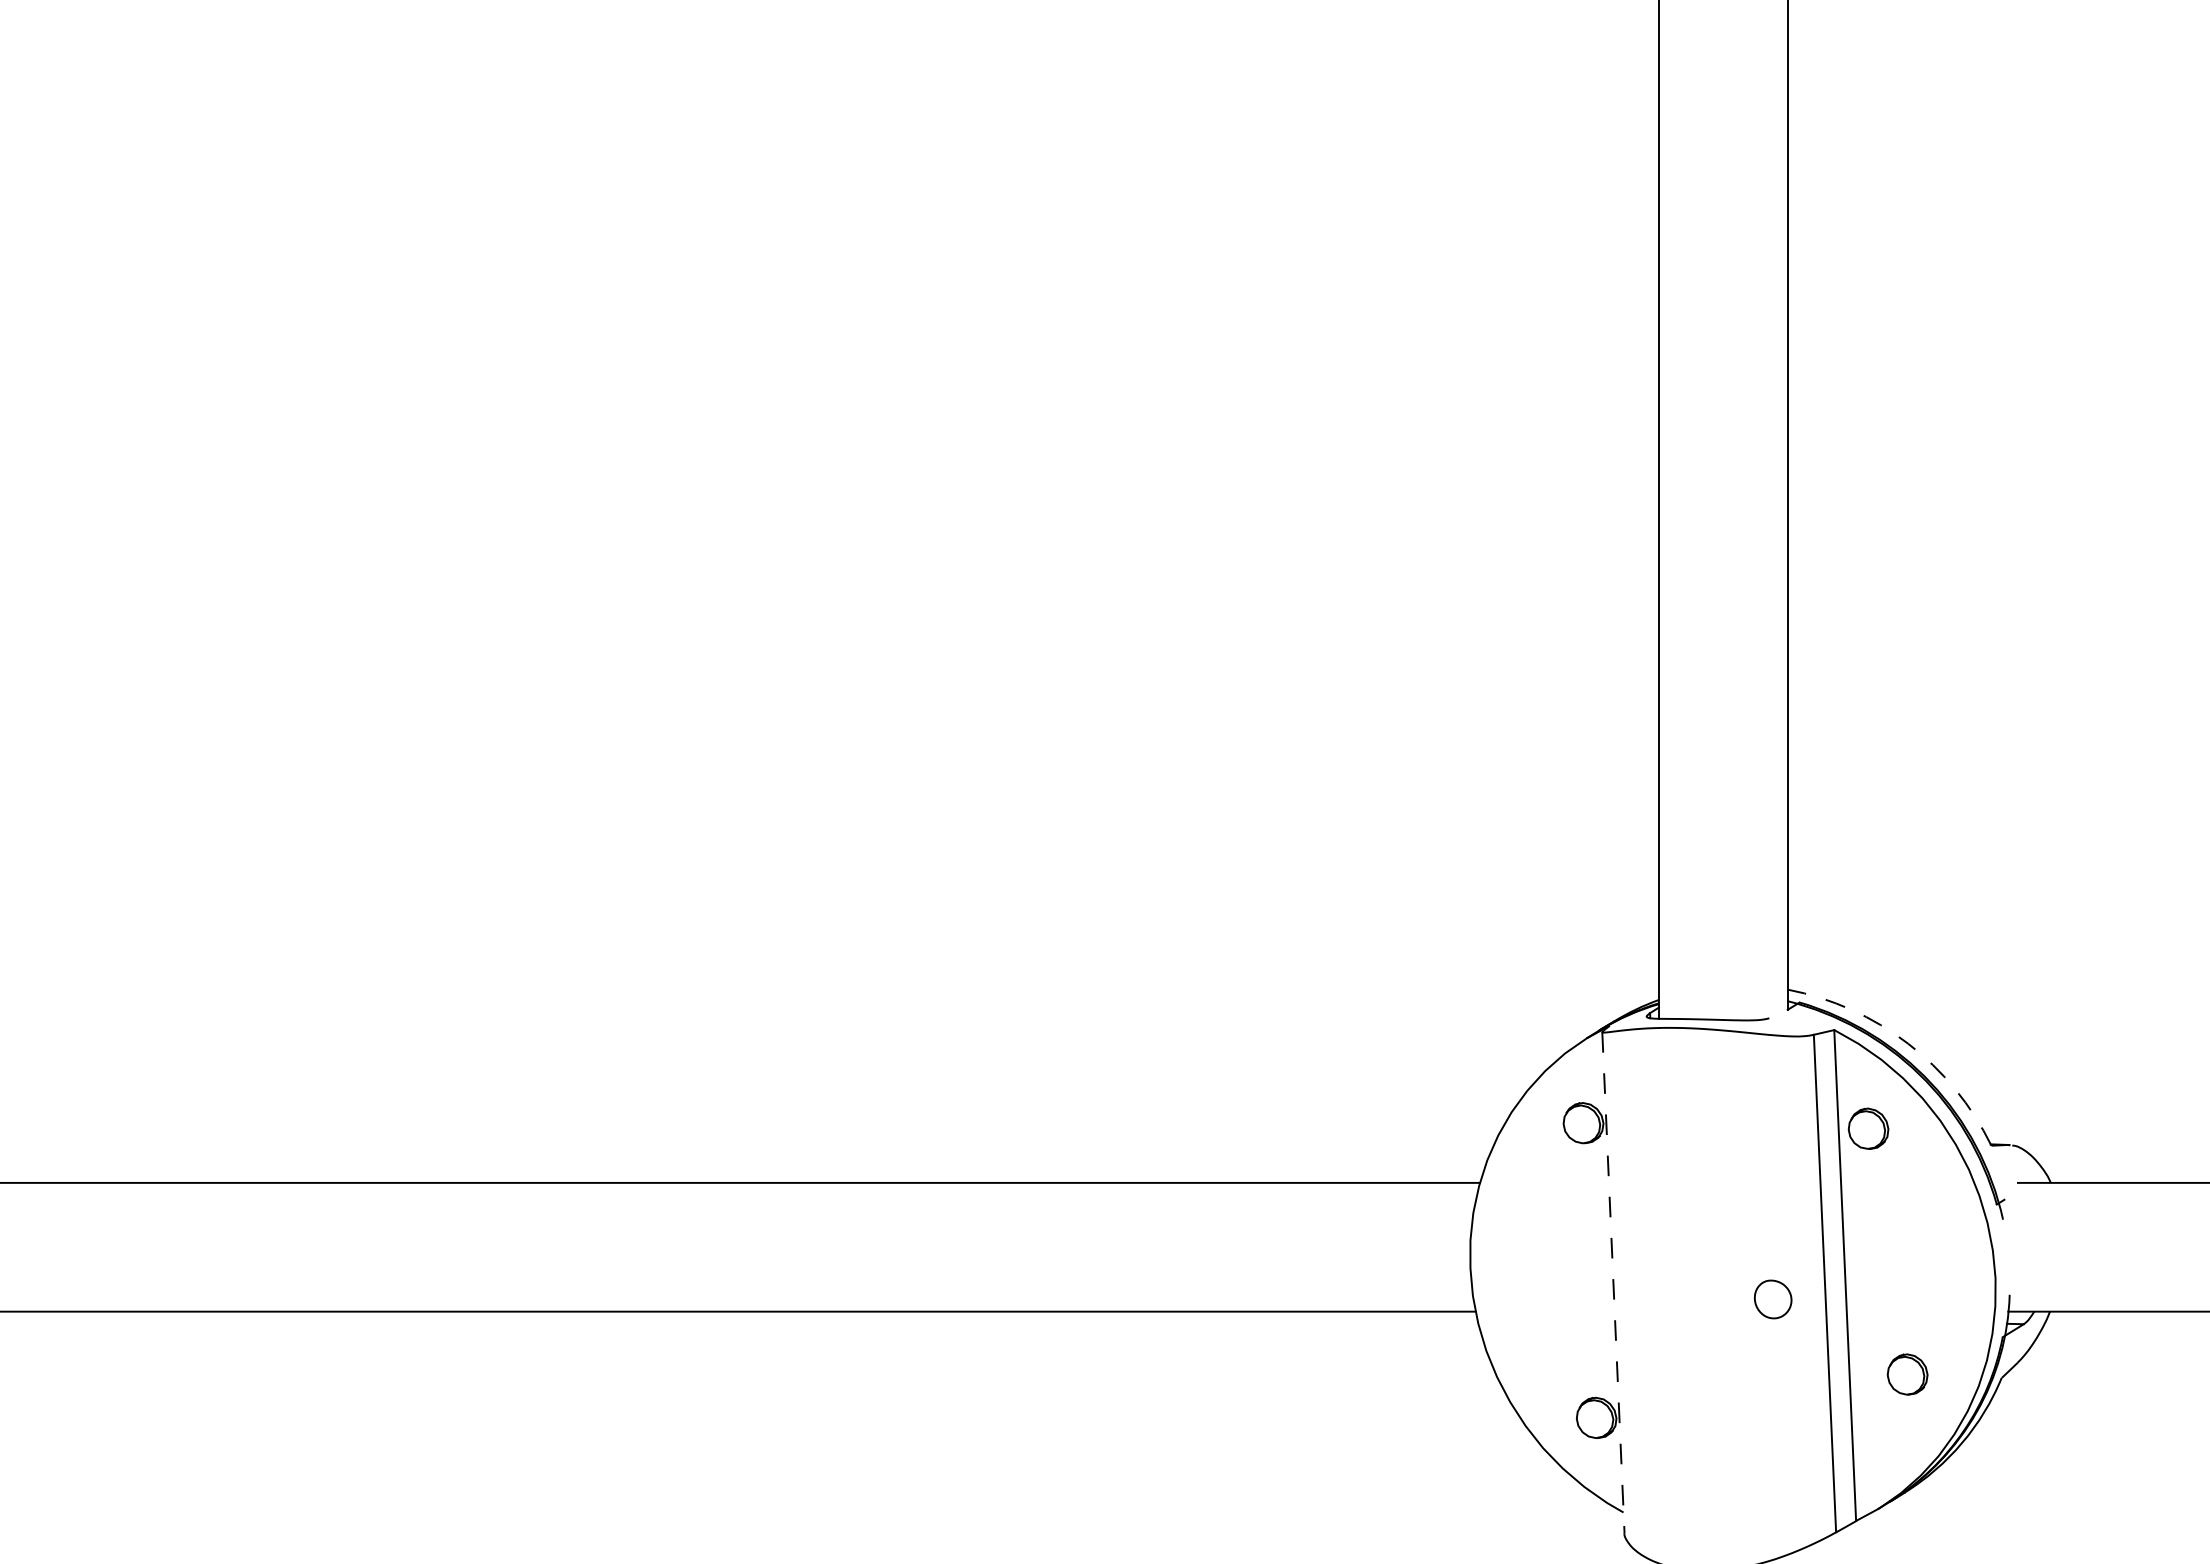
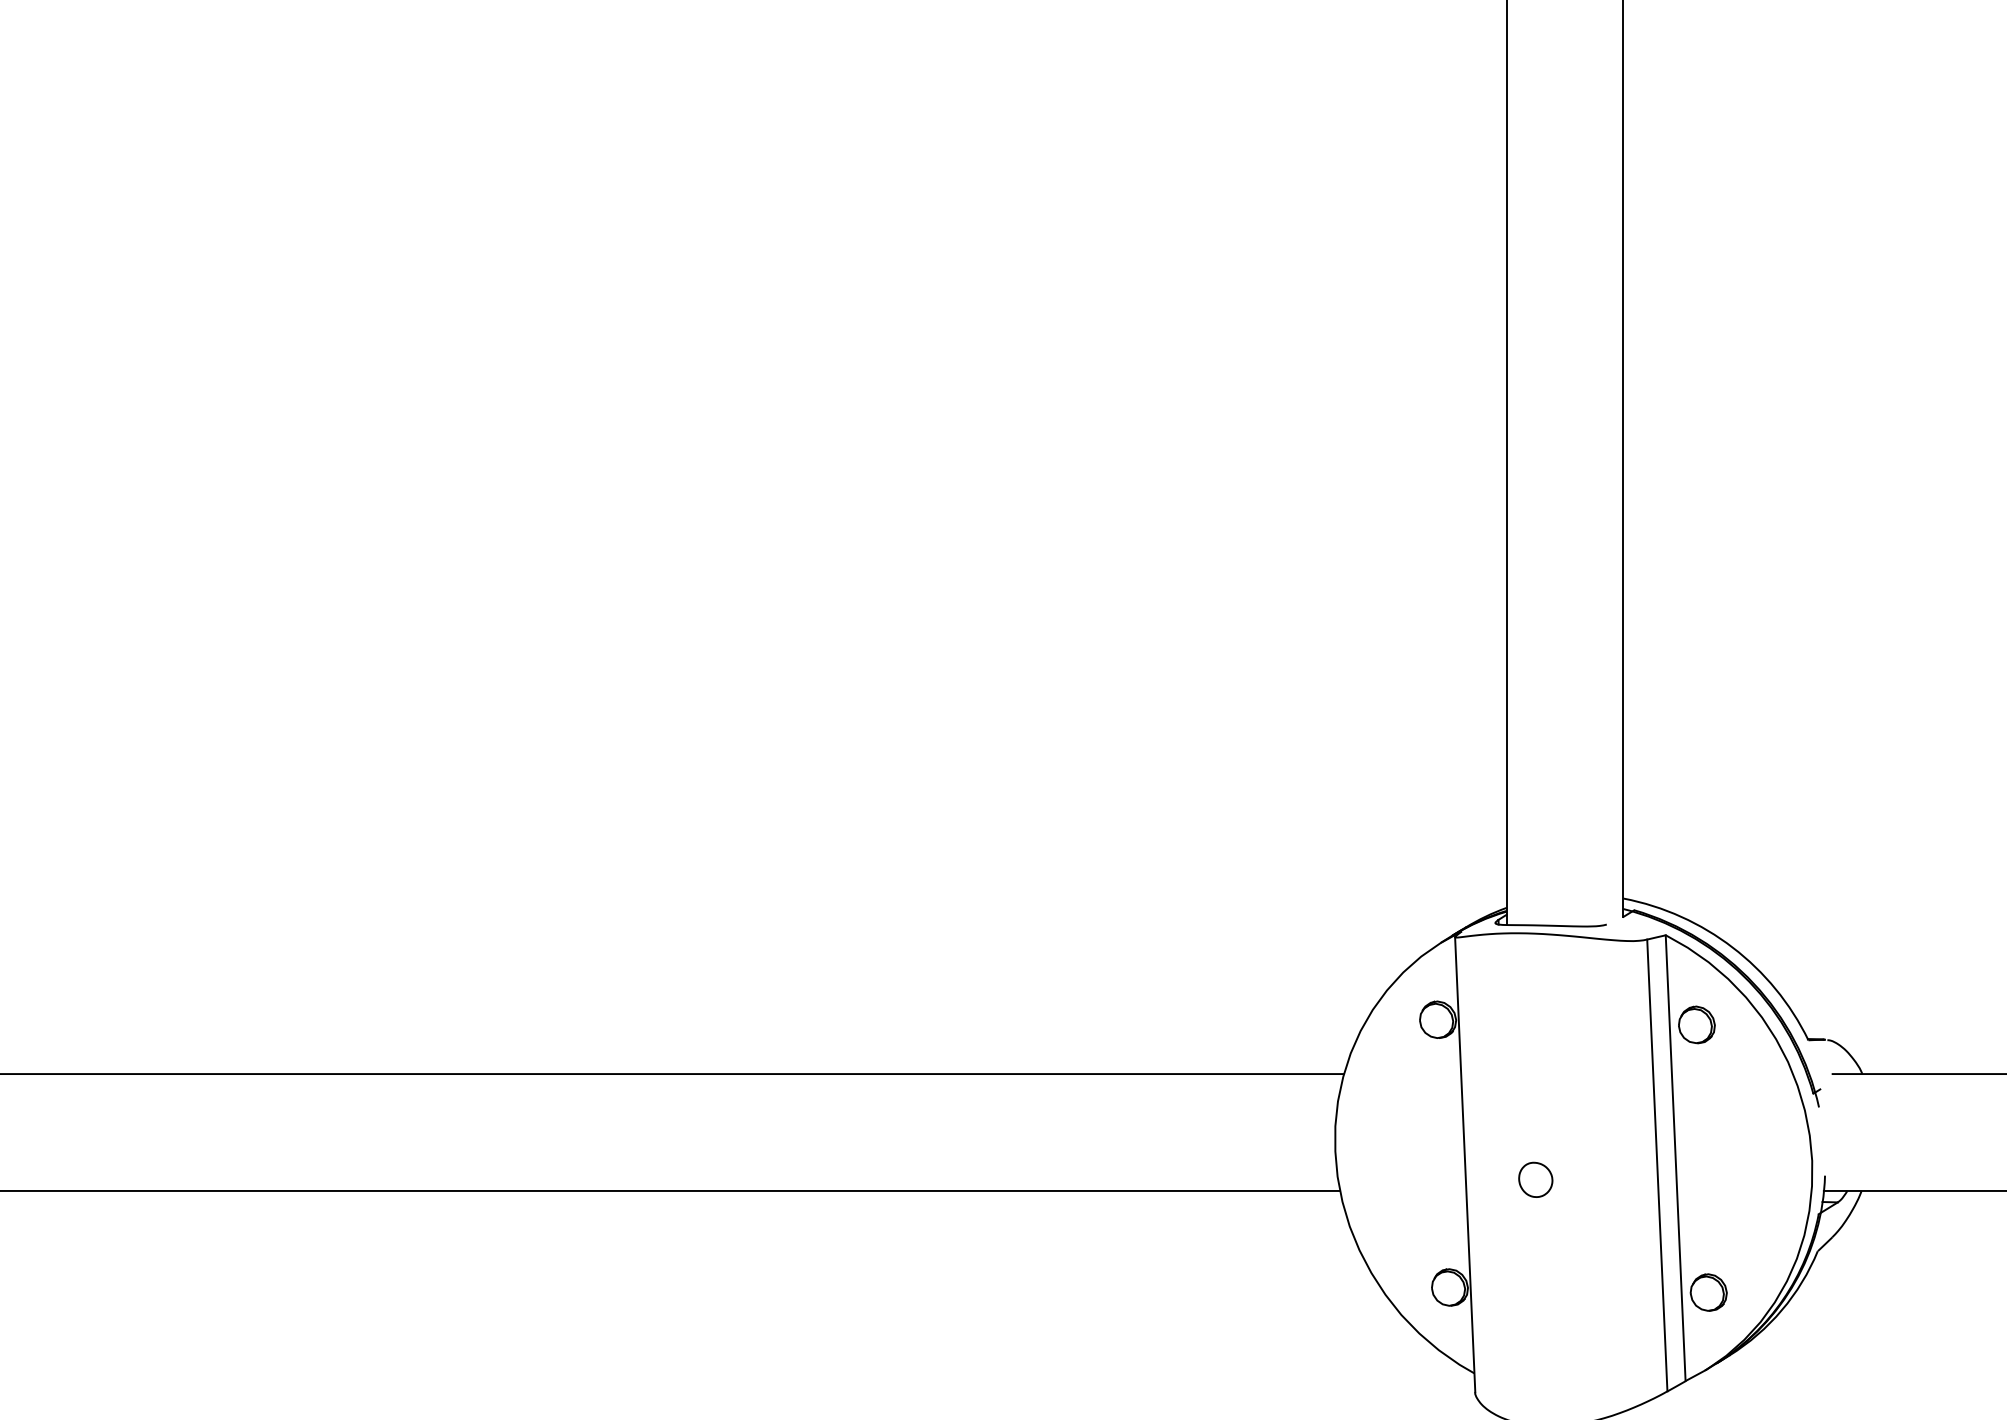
arc: (1908, 1043) -> (1733, 947), dashed -> solid
line: (1613, 1282) -> (1465, 1164), dashed -> solid
part: (1773, 1299) -> (1536, 1179), moved
part: (1907, 1374) -> (1708, 1292), moved

